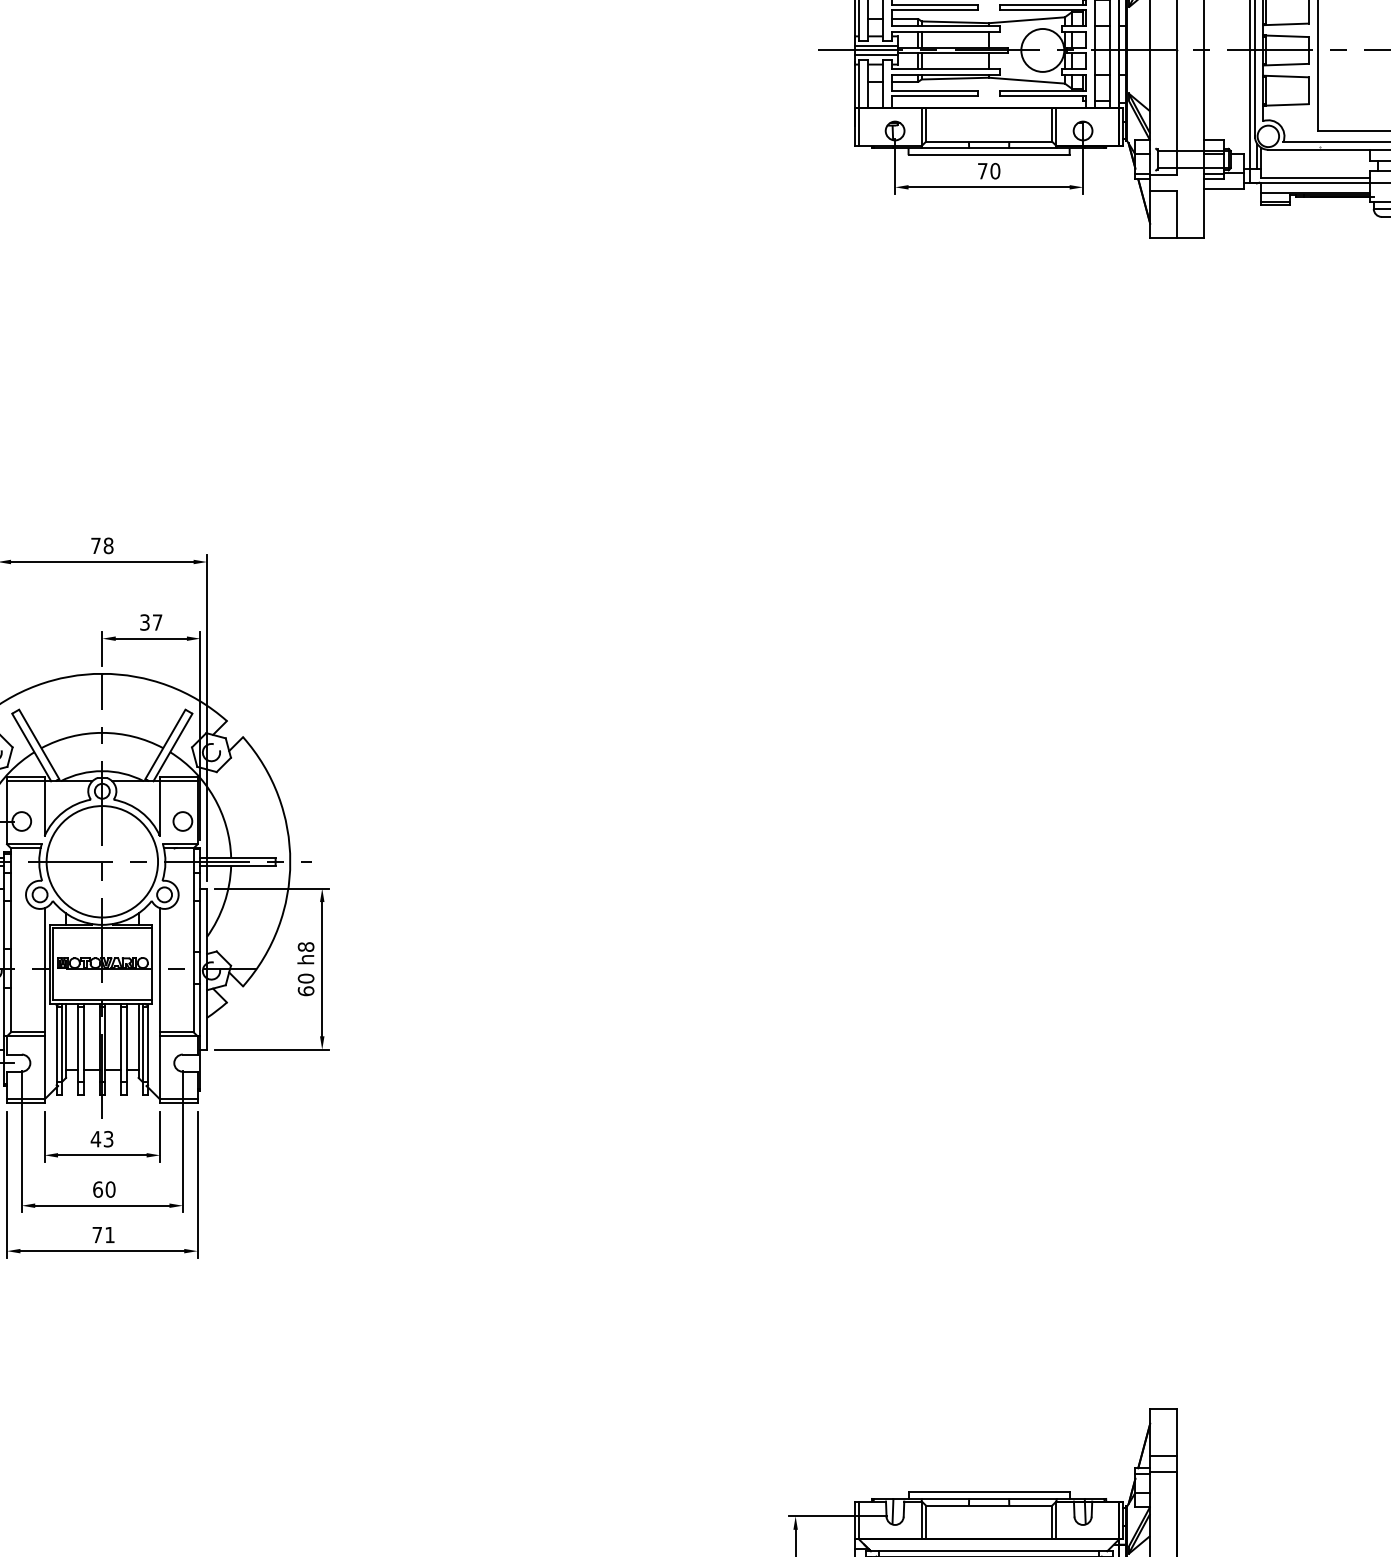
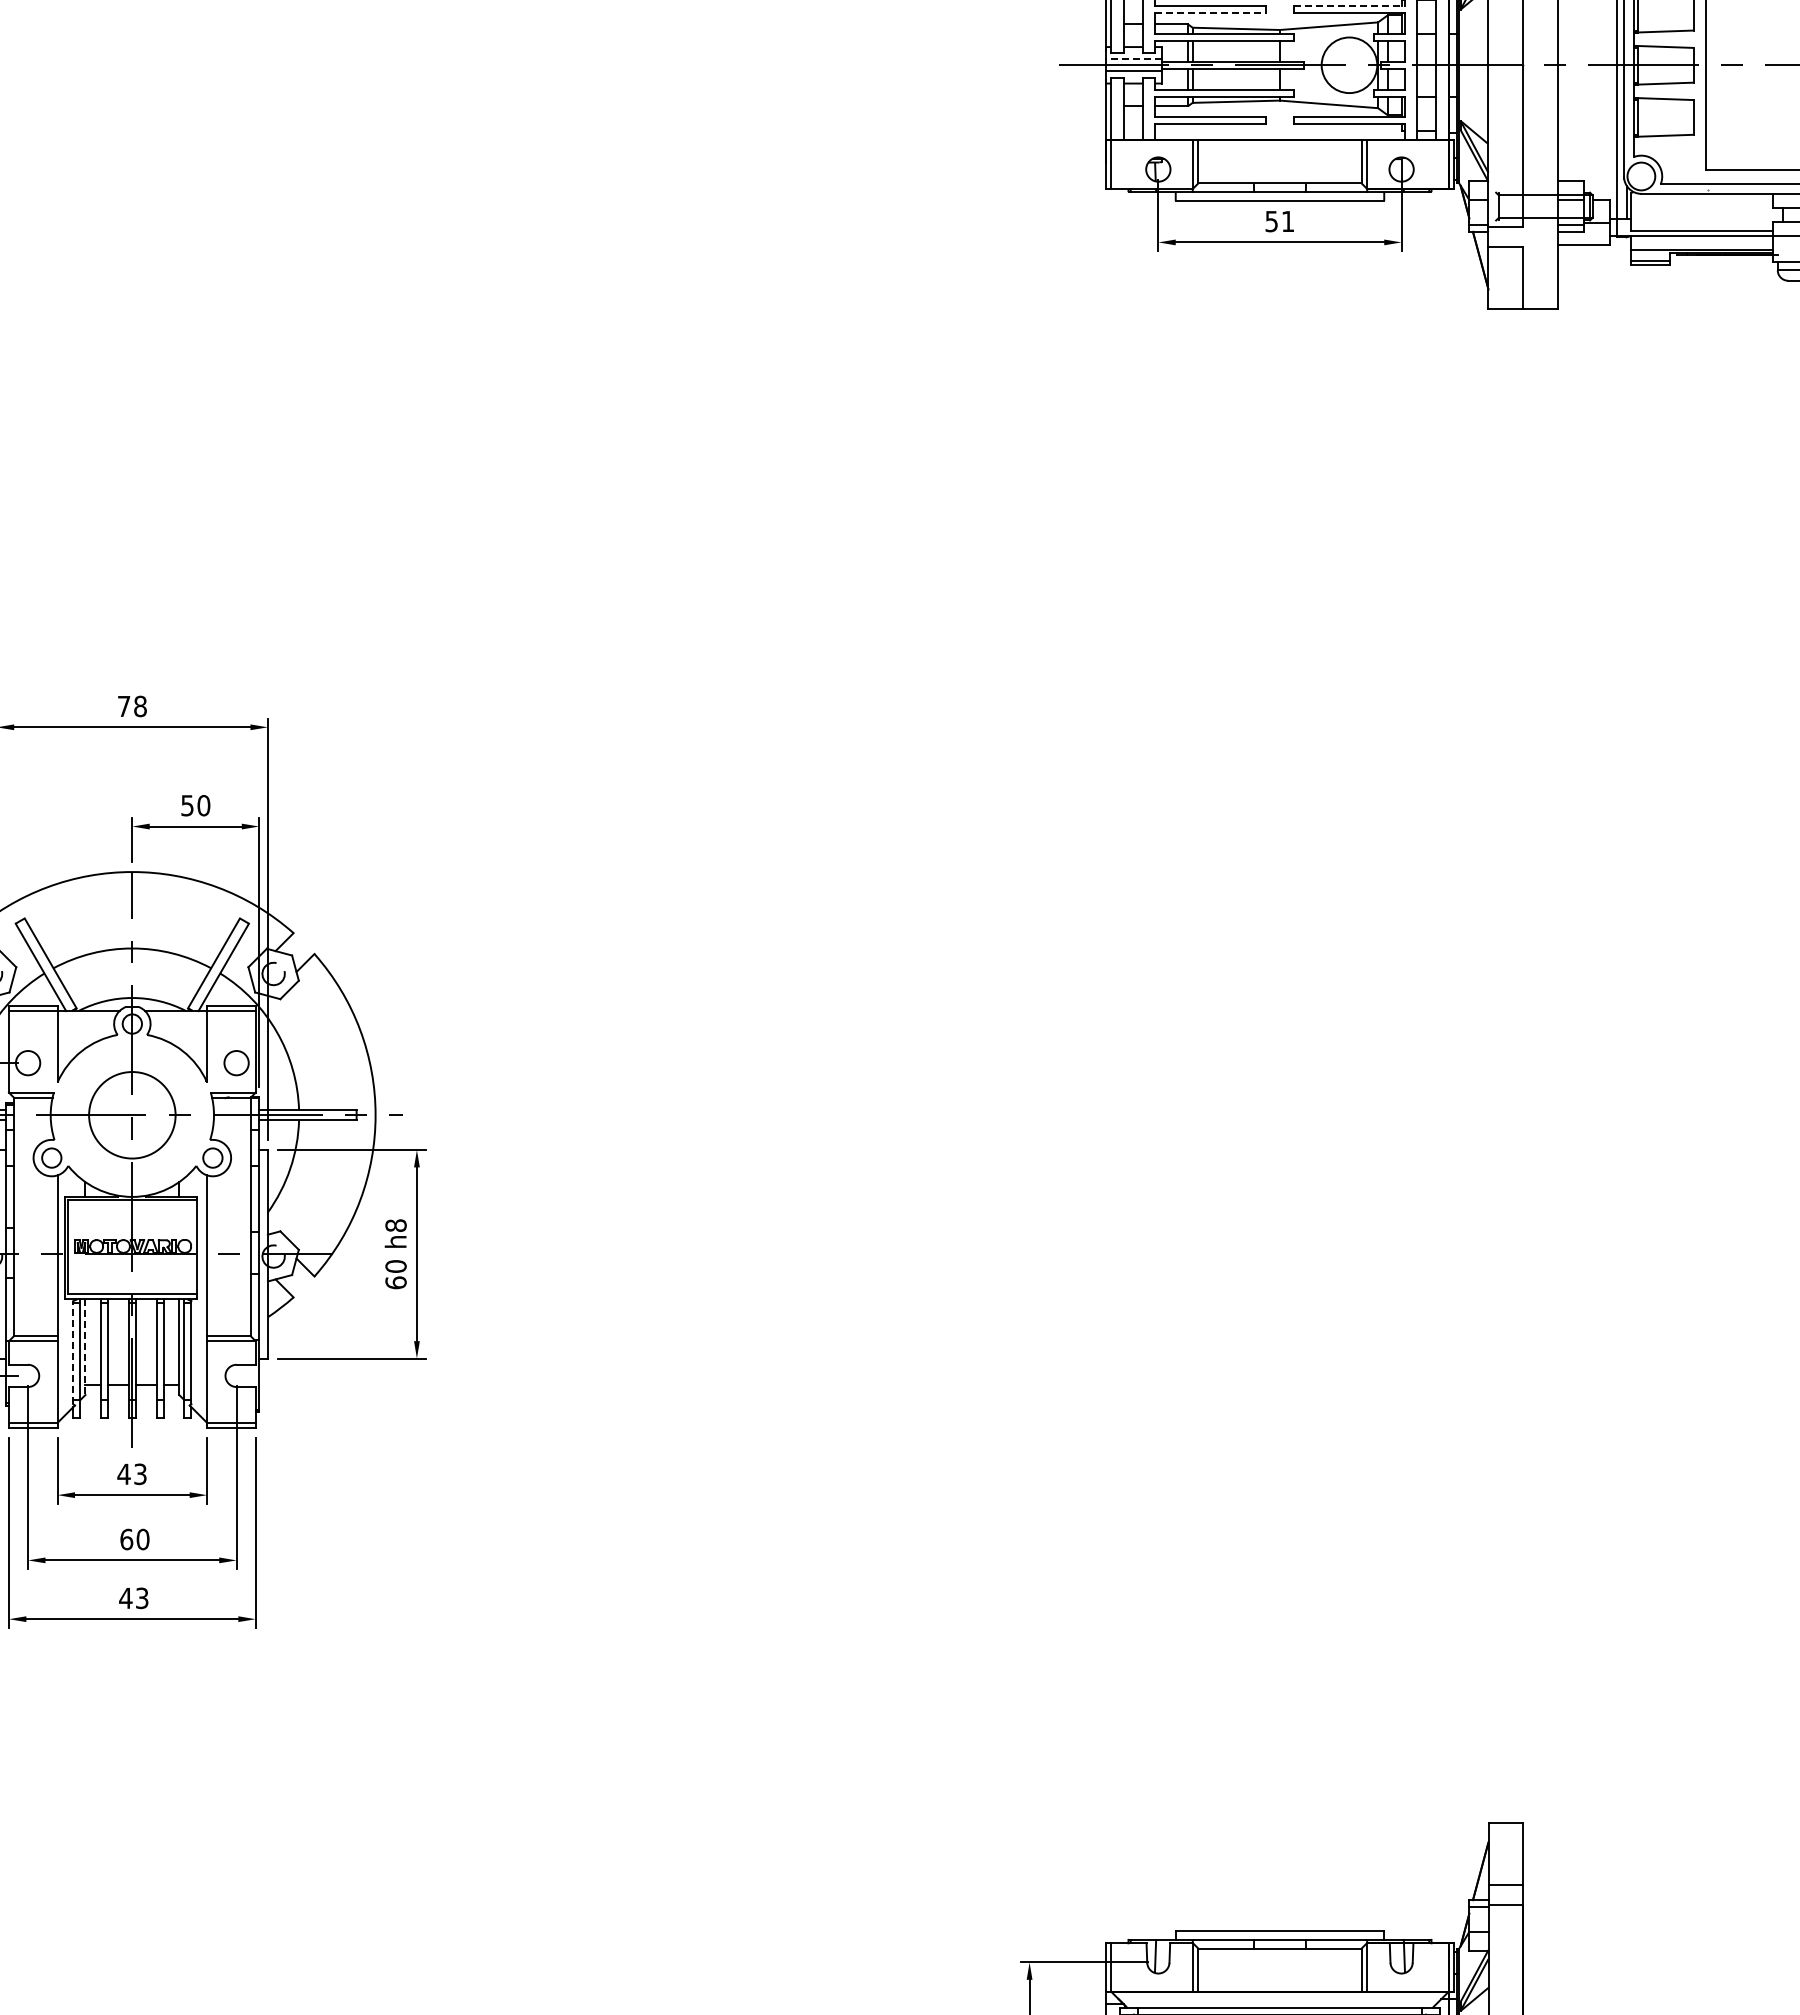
line: (1042, 5) -> (1349, 6), solid -> dashed
line: (935, 10) -> (1210, 13), solid -> dashed
line: (876, 45) -> (1134, 59), solid -> dashed
text: (988, 171) -> (1279, 221), 70 -> 51
text: (151, 622) -> (196, 805), 37 -> 50
circle: (102, 861) -> (132, 1115), size x0.6
line: (66, 1041) -> (85, 1347), solid -> dashed
line: (56, 1045) -> (73, 1352), solid -> dashed
text: (103, 1235) -> (133, 1598), 71 -> 43

